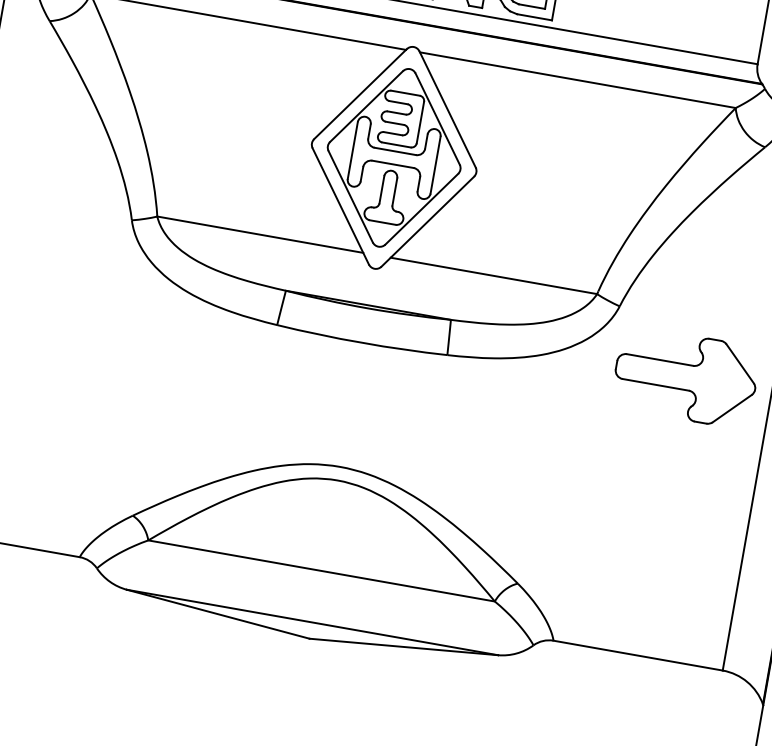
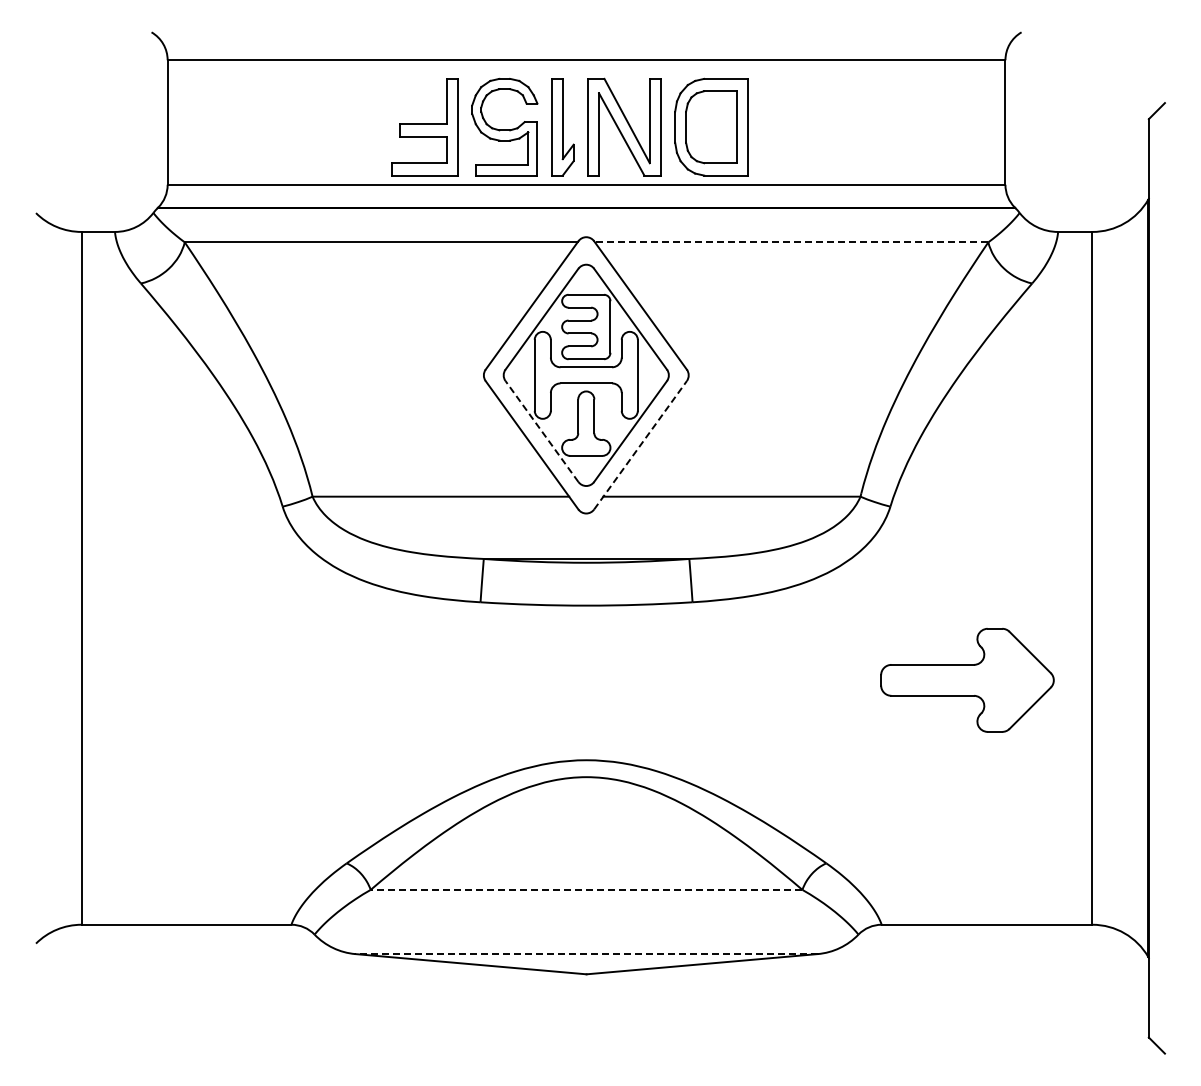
line: (577, 80) -> (791, 242), solid -> dashed
line: (350, 196) -> (541, 431), solid -> dashed
line: (427, 221) -> (640, 444), solid -> dashed
part: (685, 377) -> (967, 680), moved
line: (321, 570) -> (586, 889), solid -> dashed
line: (312, 622) -> (586, 954), solid -> dashed

